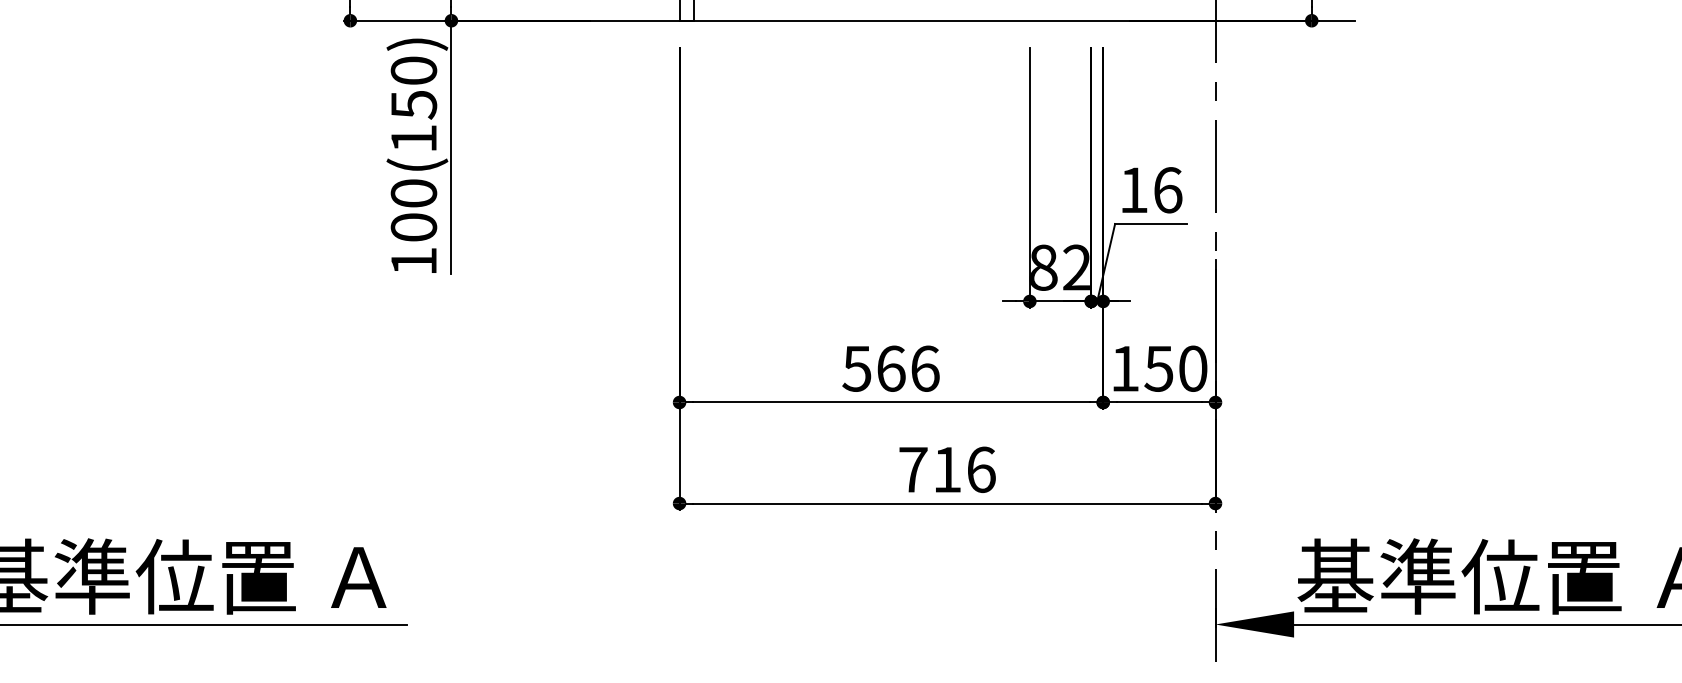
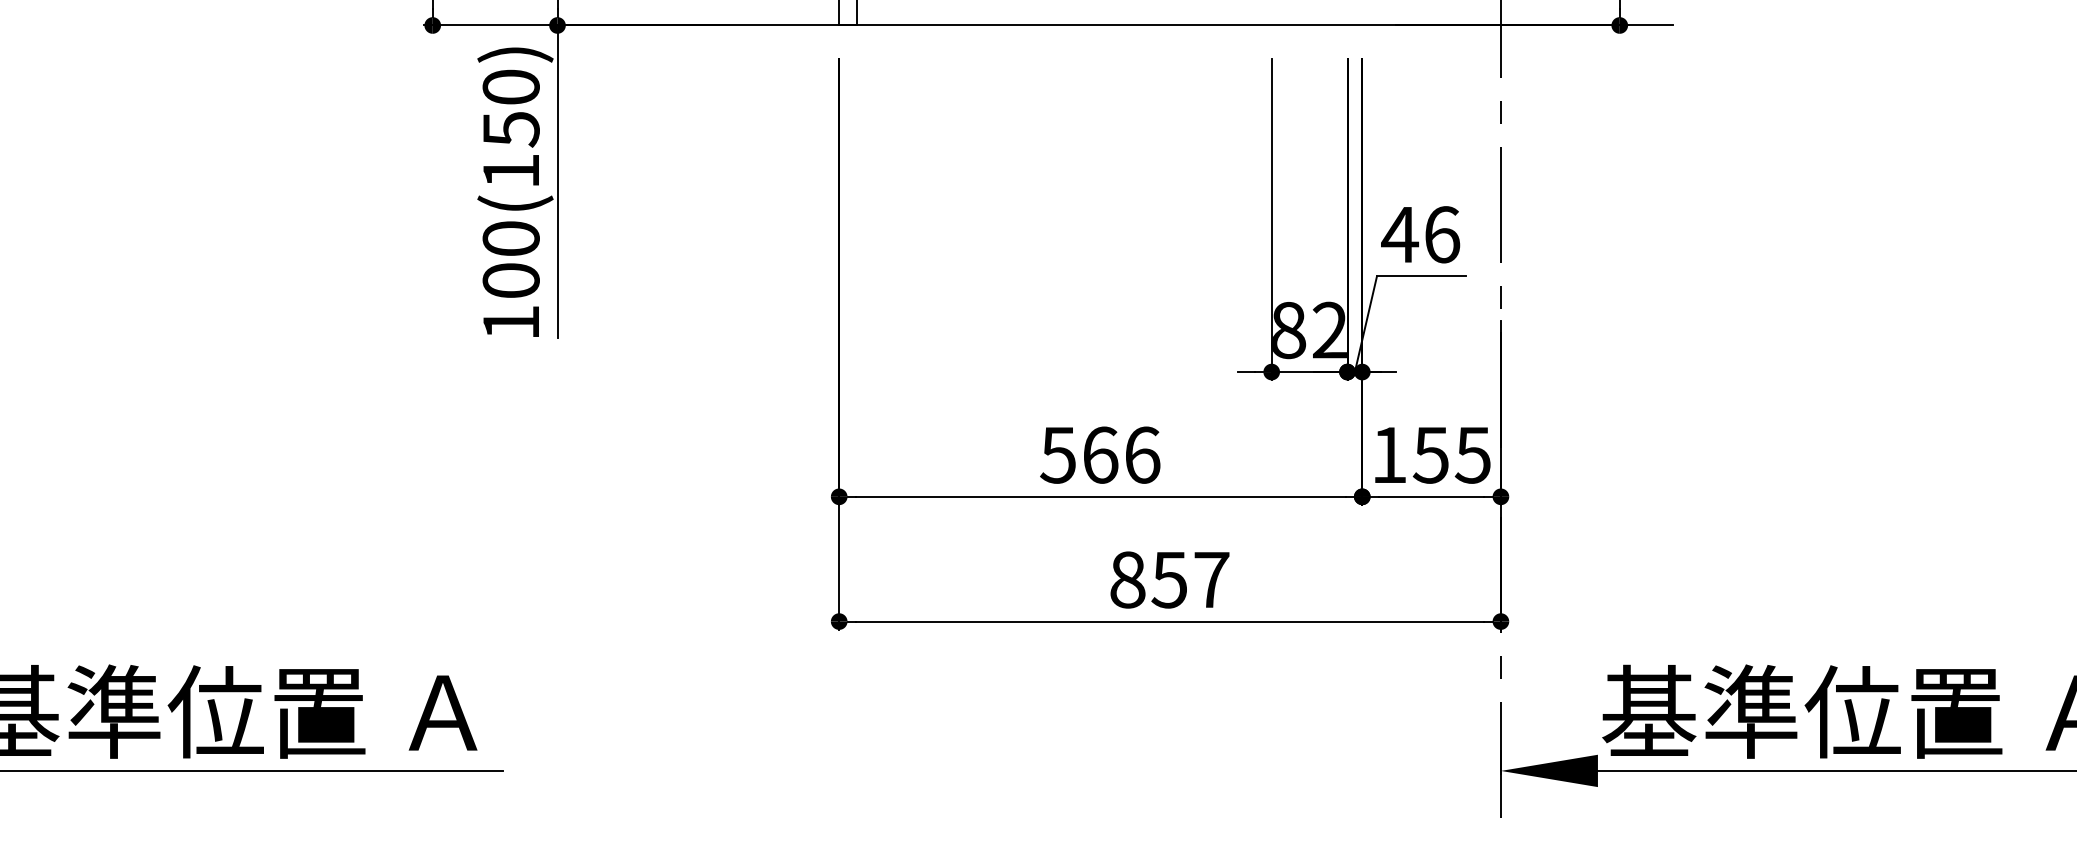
text: (1133, 190) -> (1399, 234), 16 -> 46
text: (1192, 368) -> (1472, 454), 150 -> 155
text: (947, 469) -> (1169, 579), 716 -> 857

